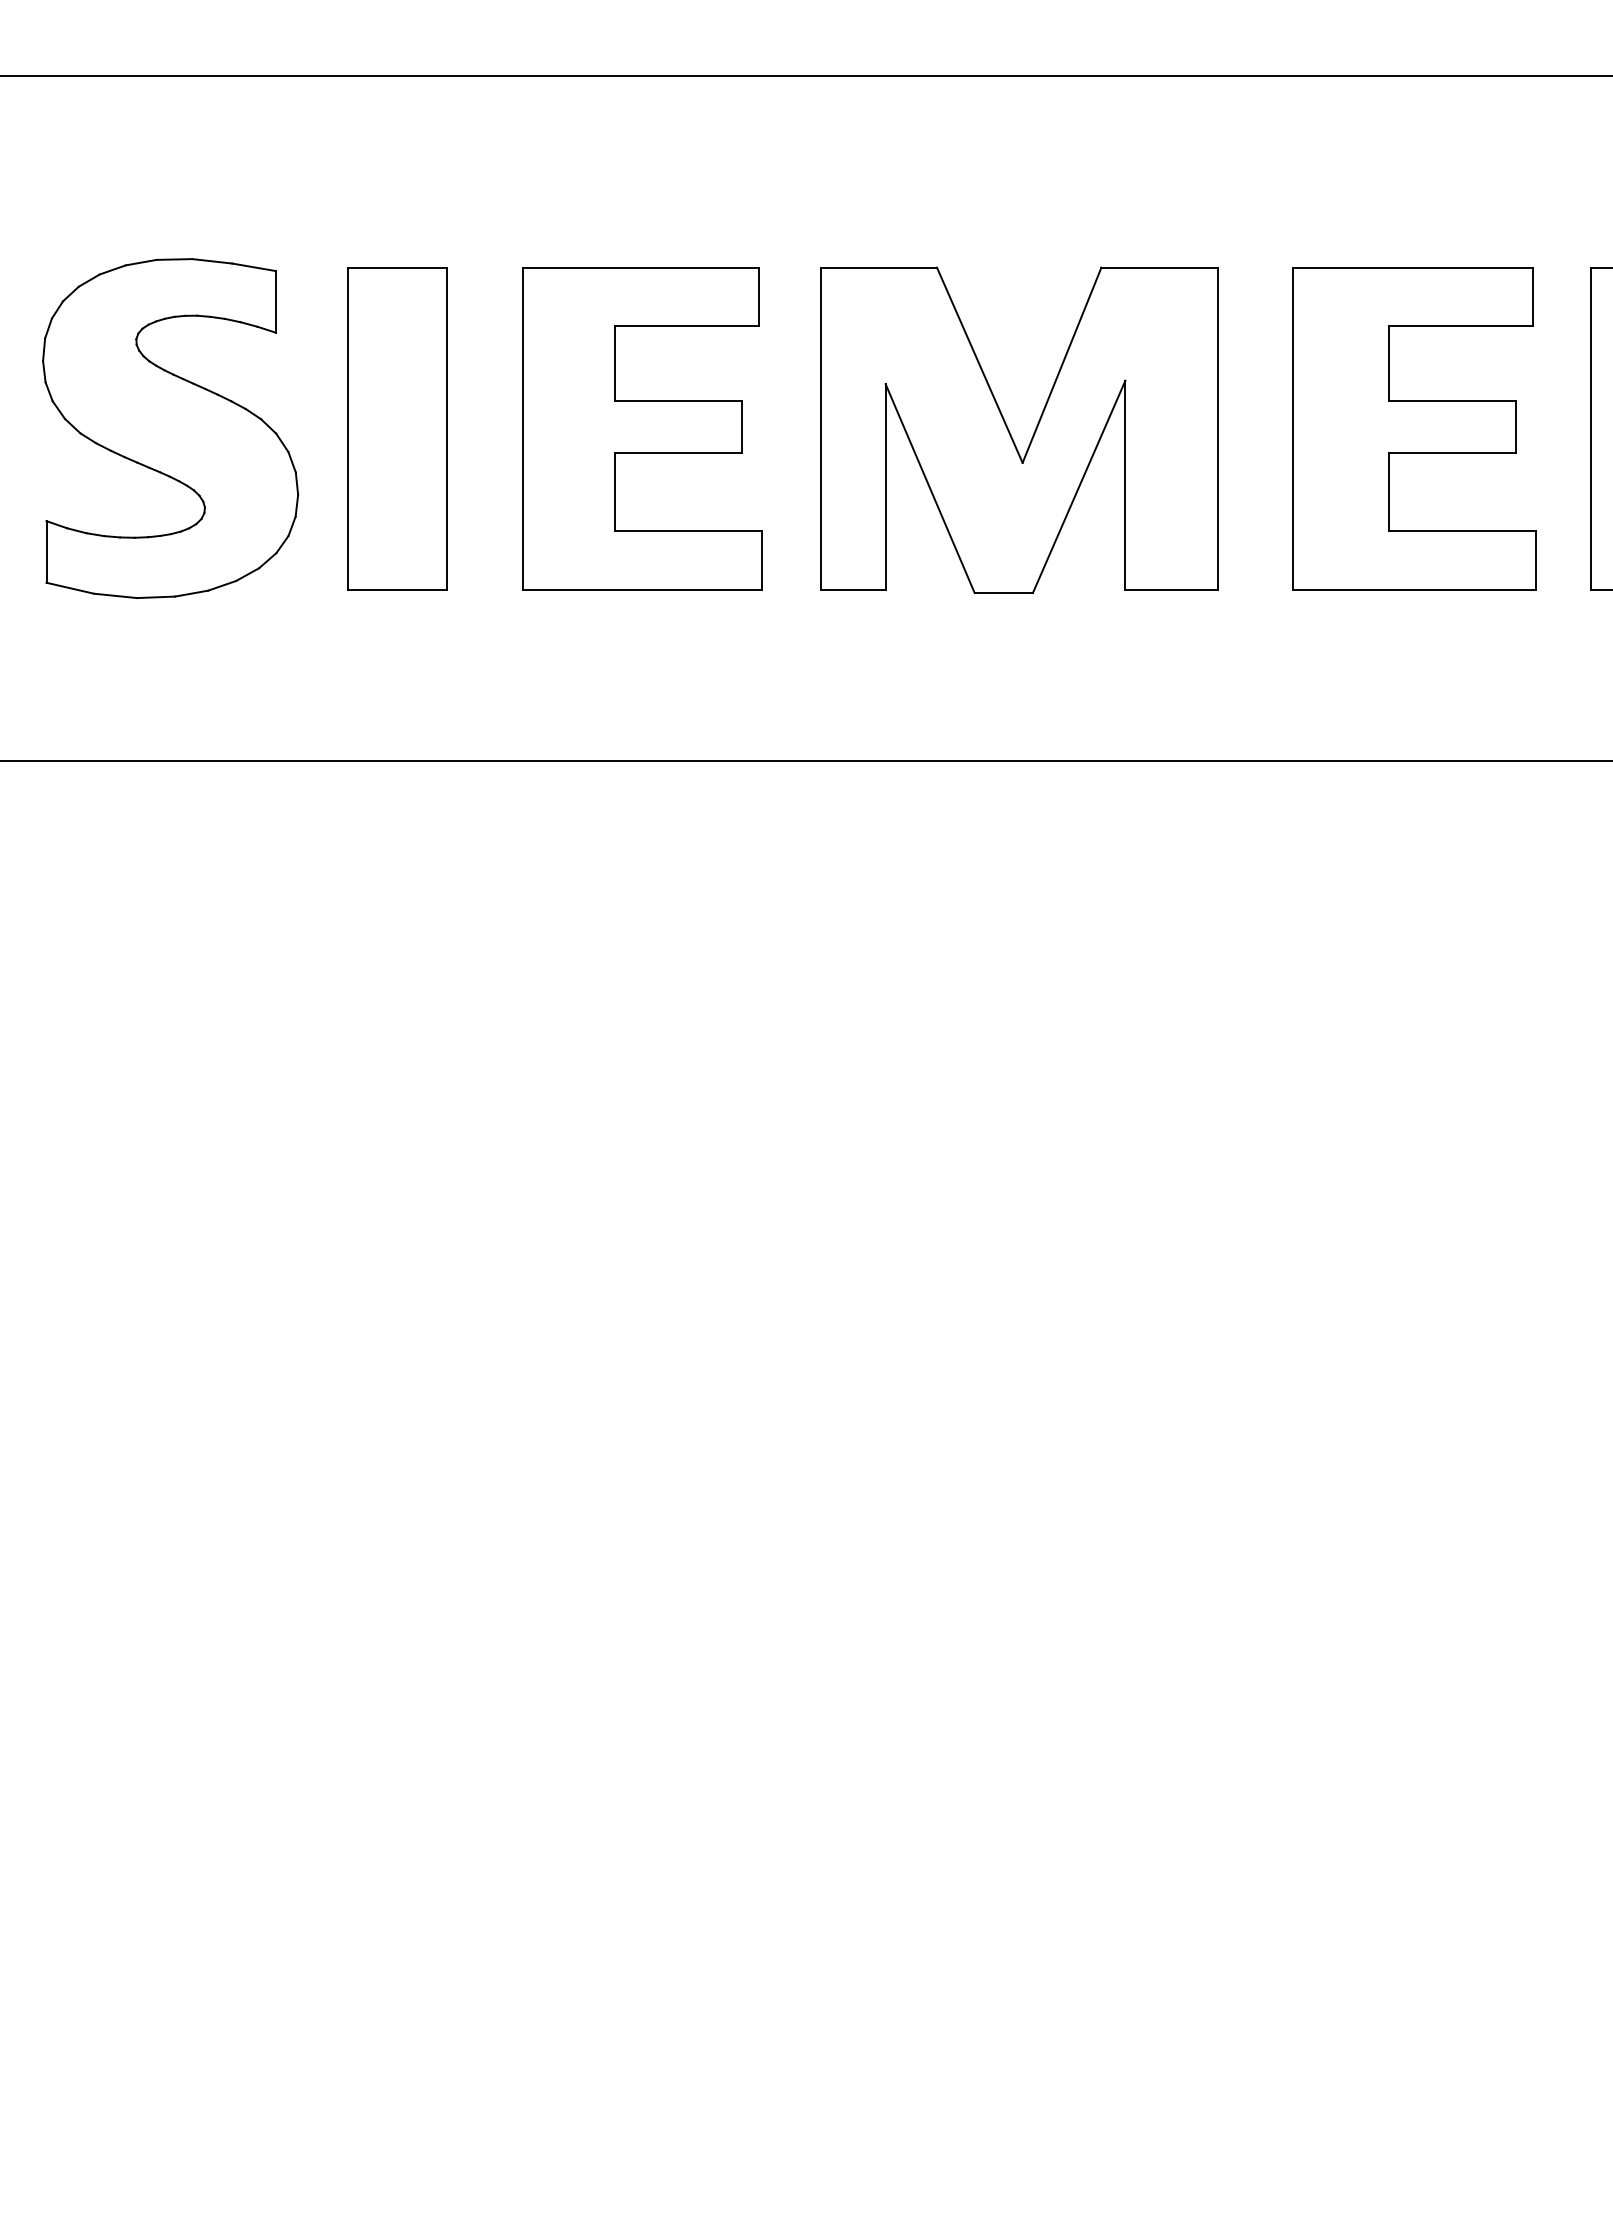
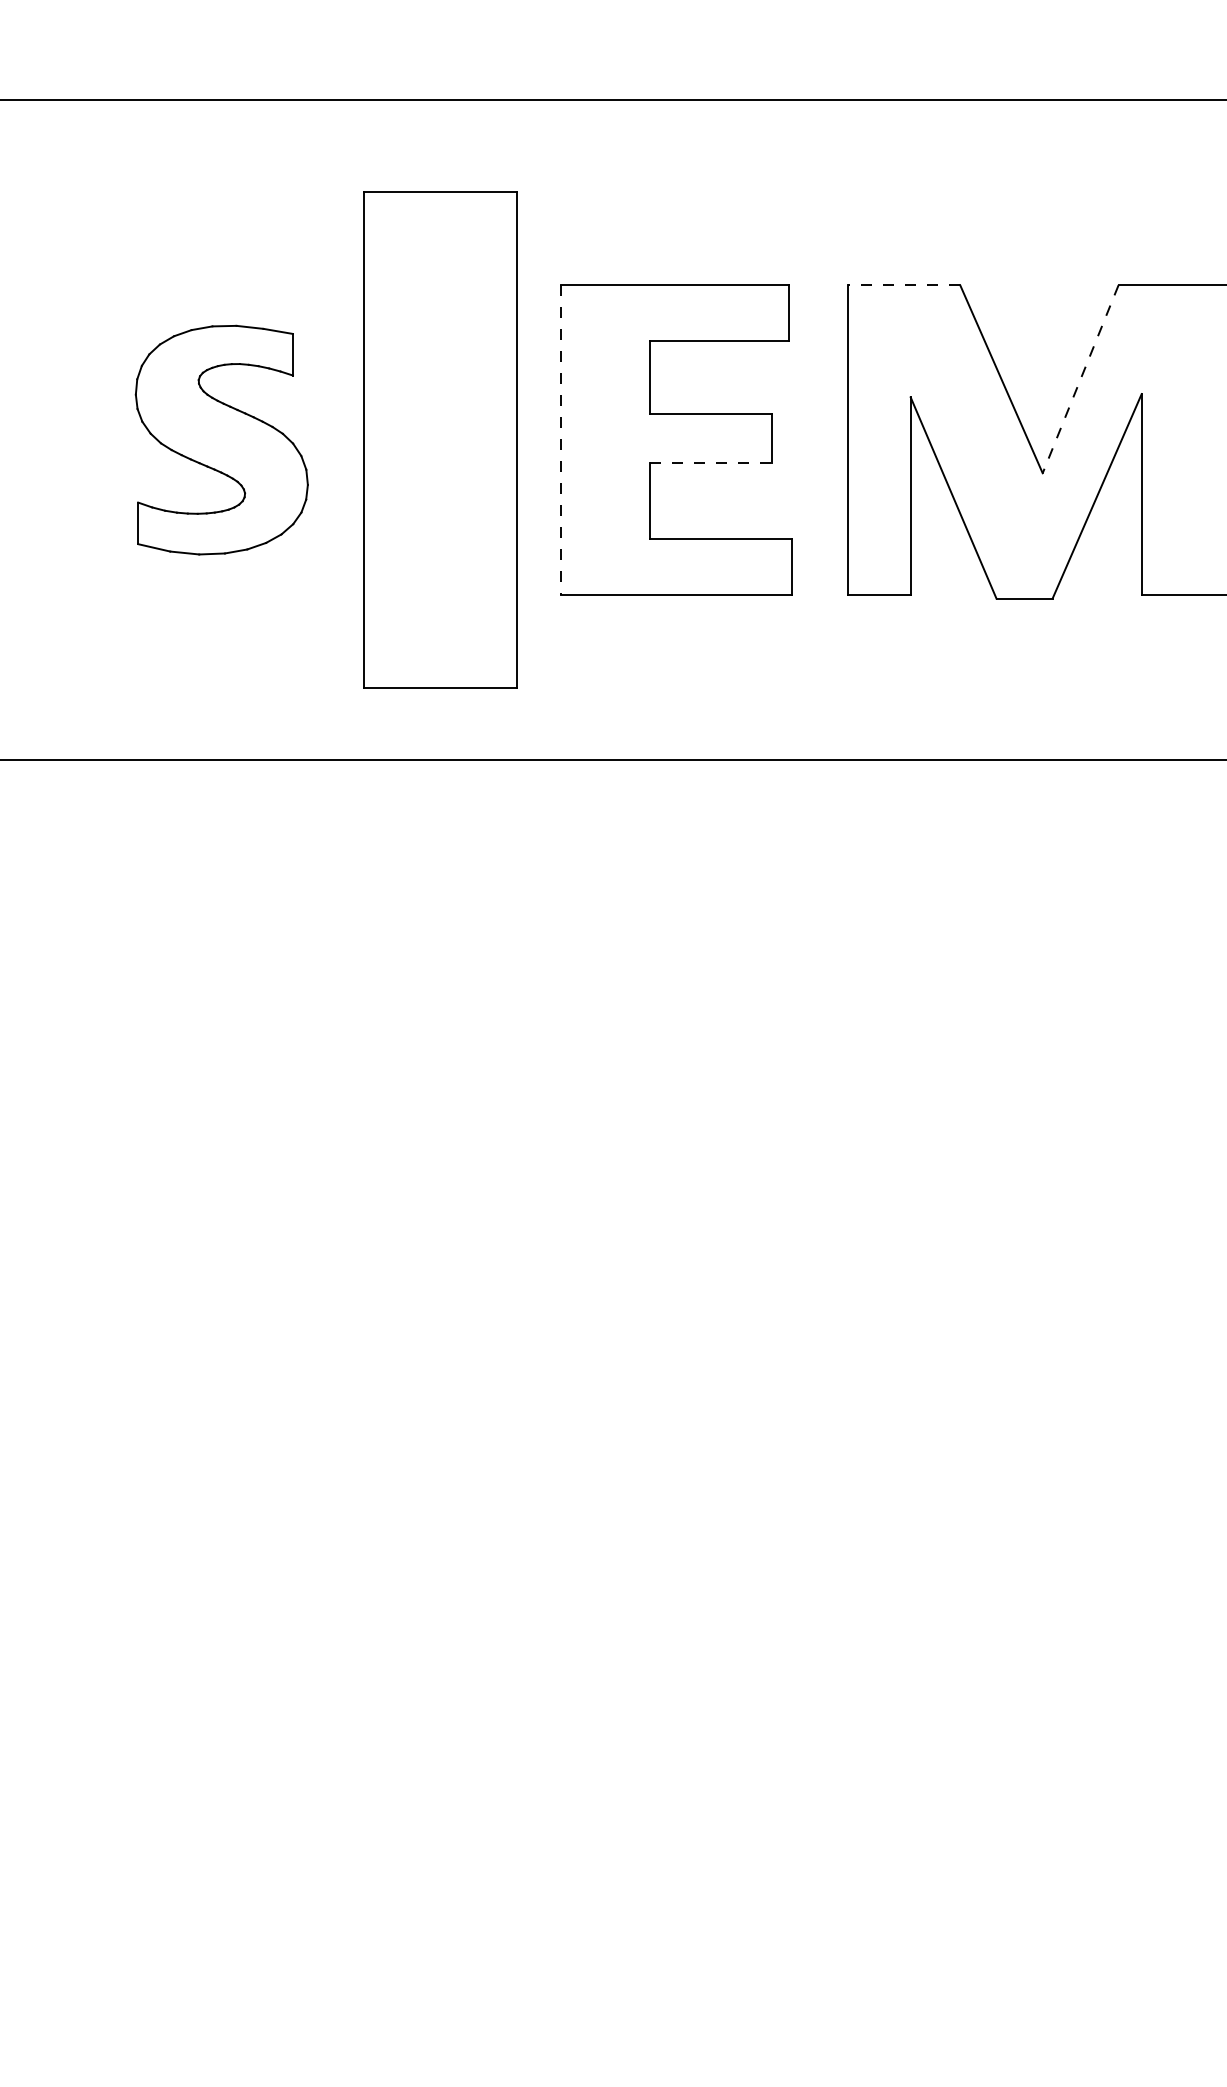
line: (878, 267) -> (903, 284), solid -> dashed
line: (1061, 365) -> (1080, 379), solid -> dashed
part: (170, 428) -> (221, 440), size x0.7
part: (397, 428) -> (440, 440), size x1.6
line: (522, 428) -> (560, 440), solid -> dashed
line: (678, 452) -> (711, 463), solid -> dashed

